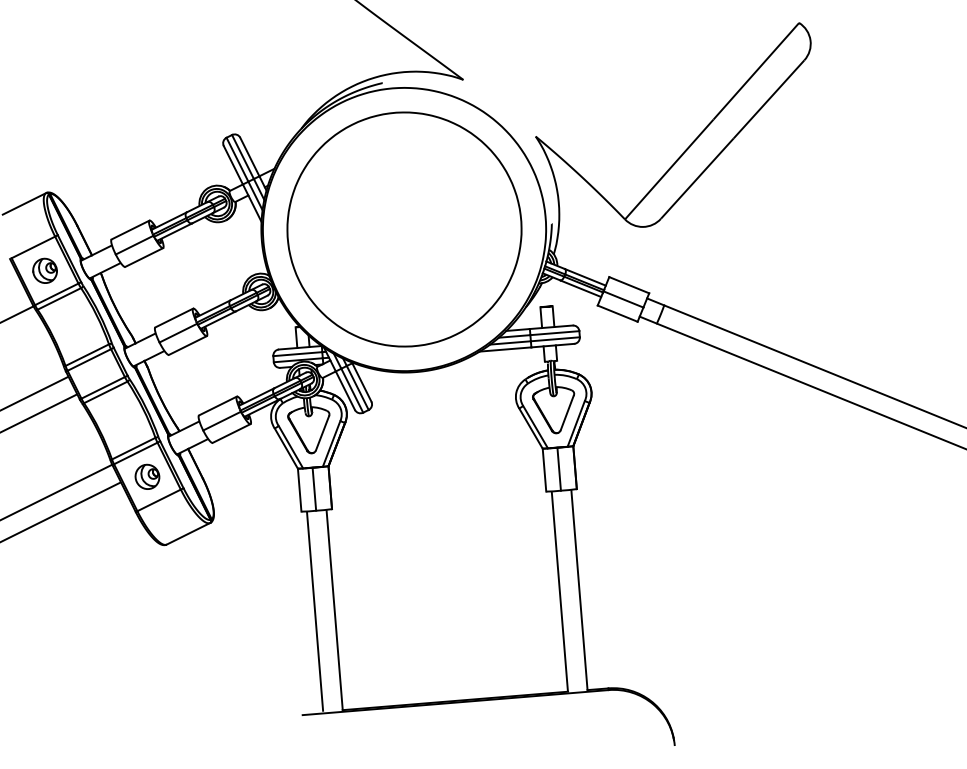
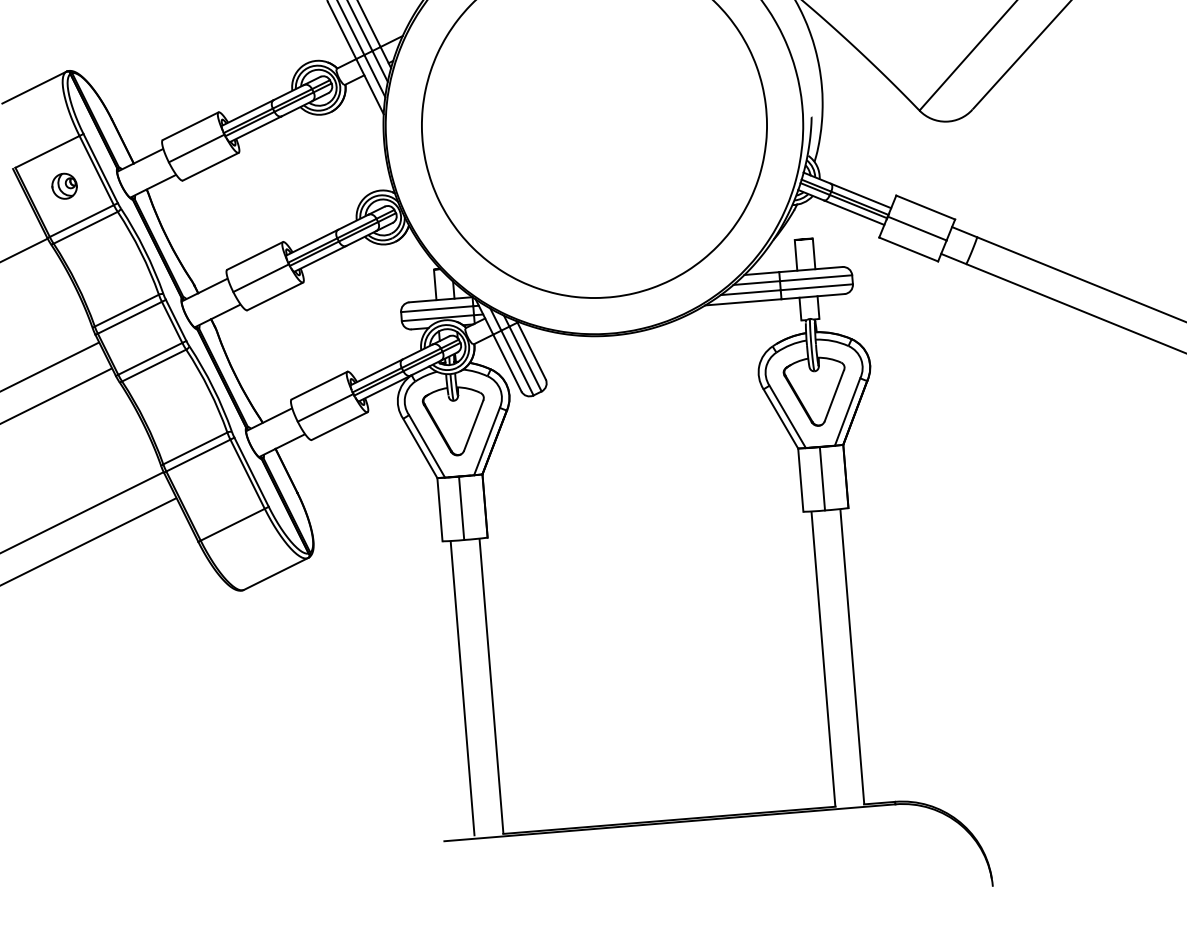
part: (44, 270) -> (63, 185), size x0.7
part: (147, 476) -> (215, 489), removed

